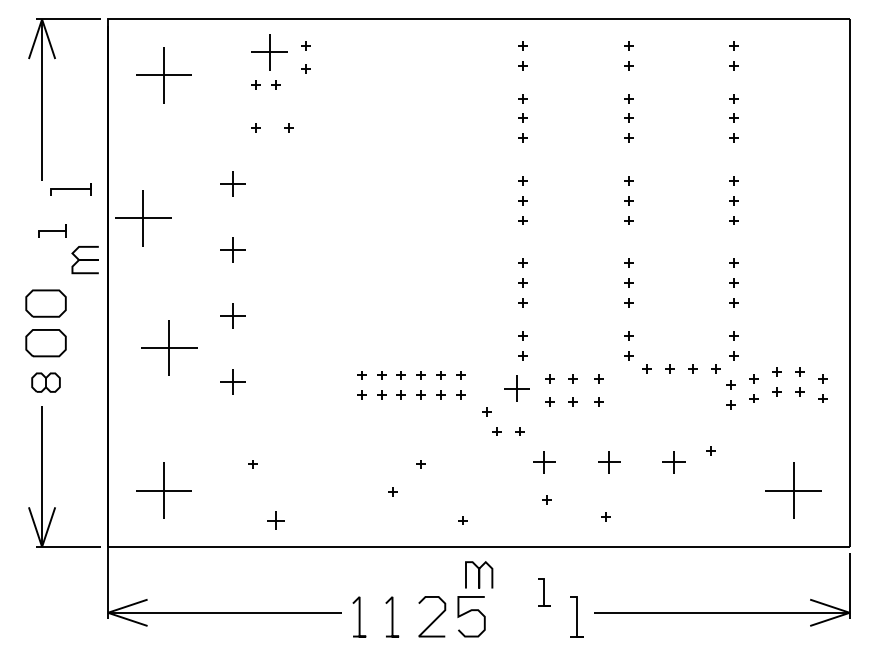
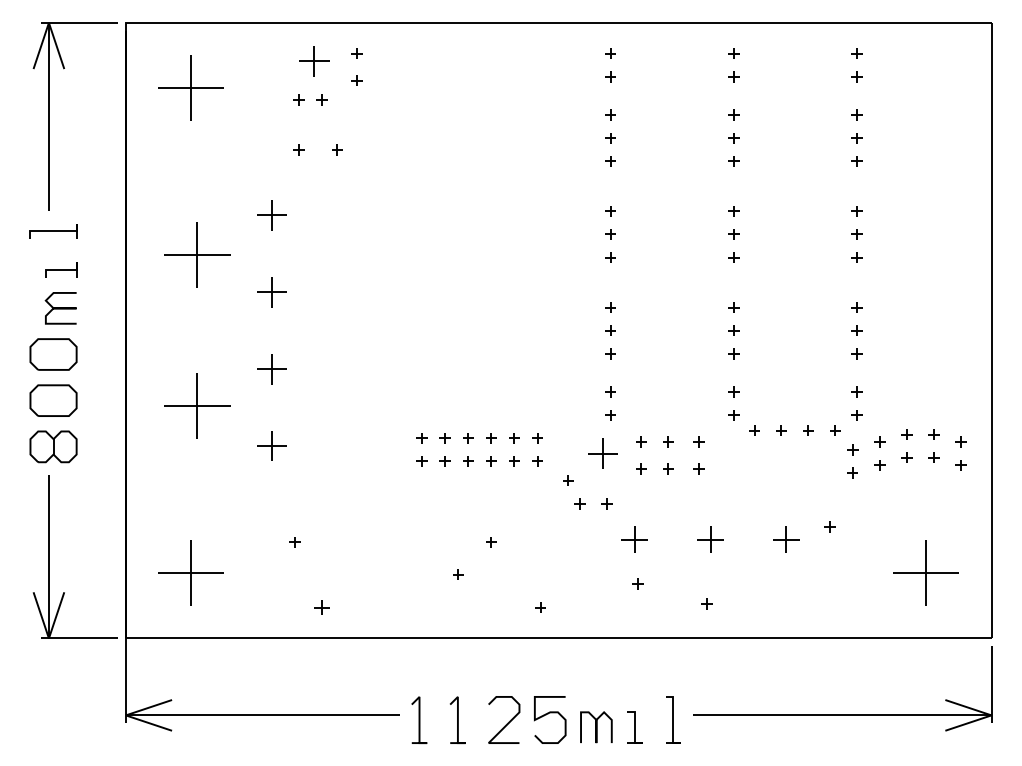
part: (269, 52) -> (314, 61), size x0.71
line: (70, 189) -> (52, 231), moved
part: (143, 218) -> (197, 255), moved
curve: (84, 260) -> (59, 308), moved
part: (45, 382) -> (52, 446), size x1.43
part: (276, 520) -> (322, 607), size x0.71
curve: (479, 574) -> (596, 726), moved
line: (544, 592) -> (635, 727), moved

